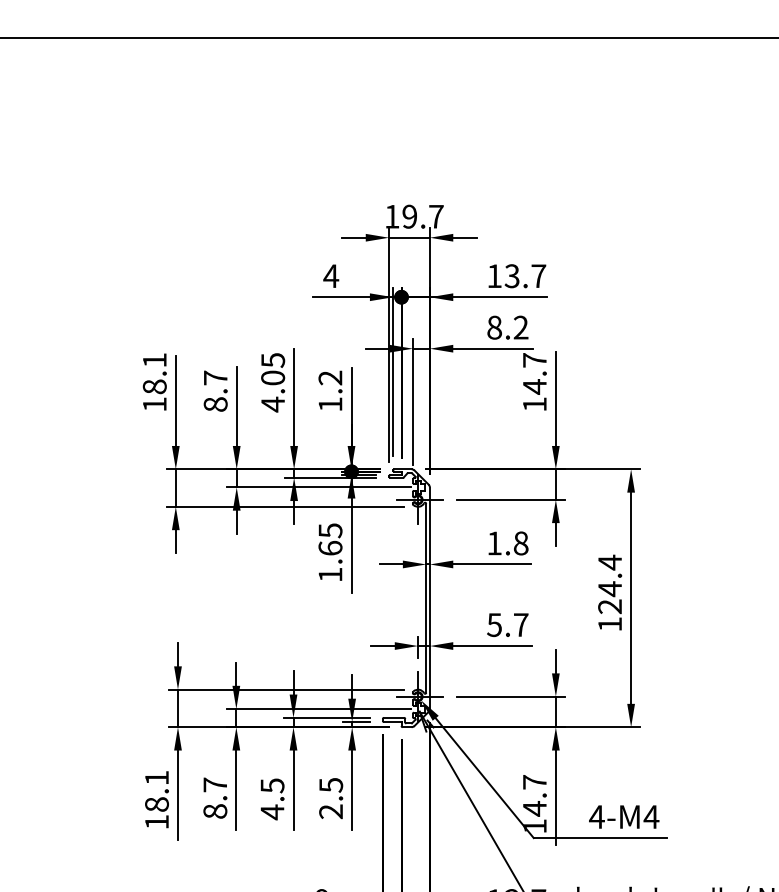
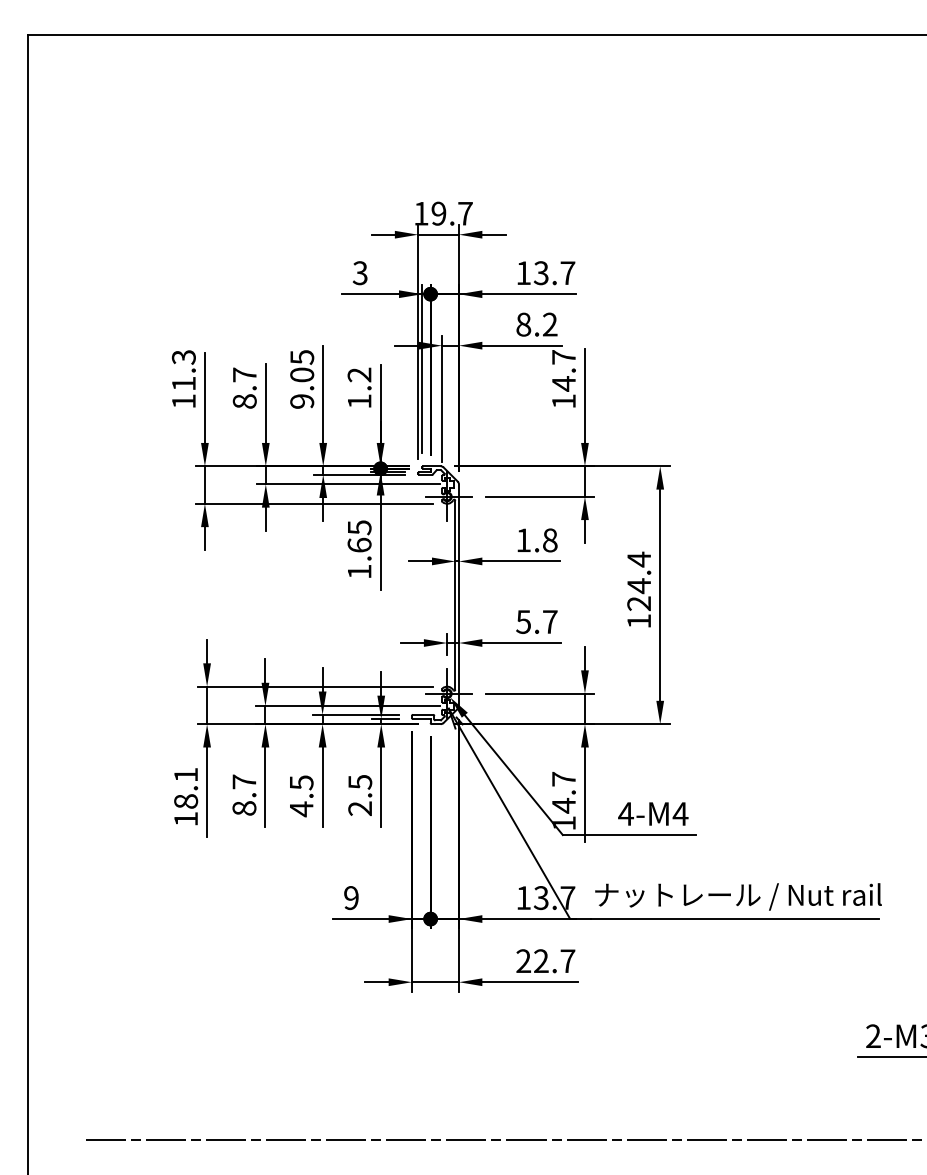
text: (331, 276) -> (360, 273), 4 -> 3
text: (154, 373) -> (183, 370), 18.1 -> 11.3
text: (273, 404) -> (302, 401), 4.05 -> 9.05

